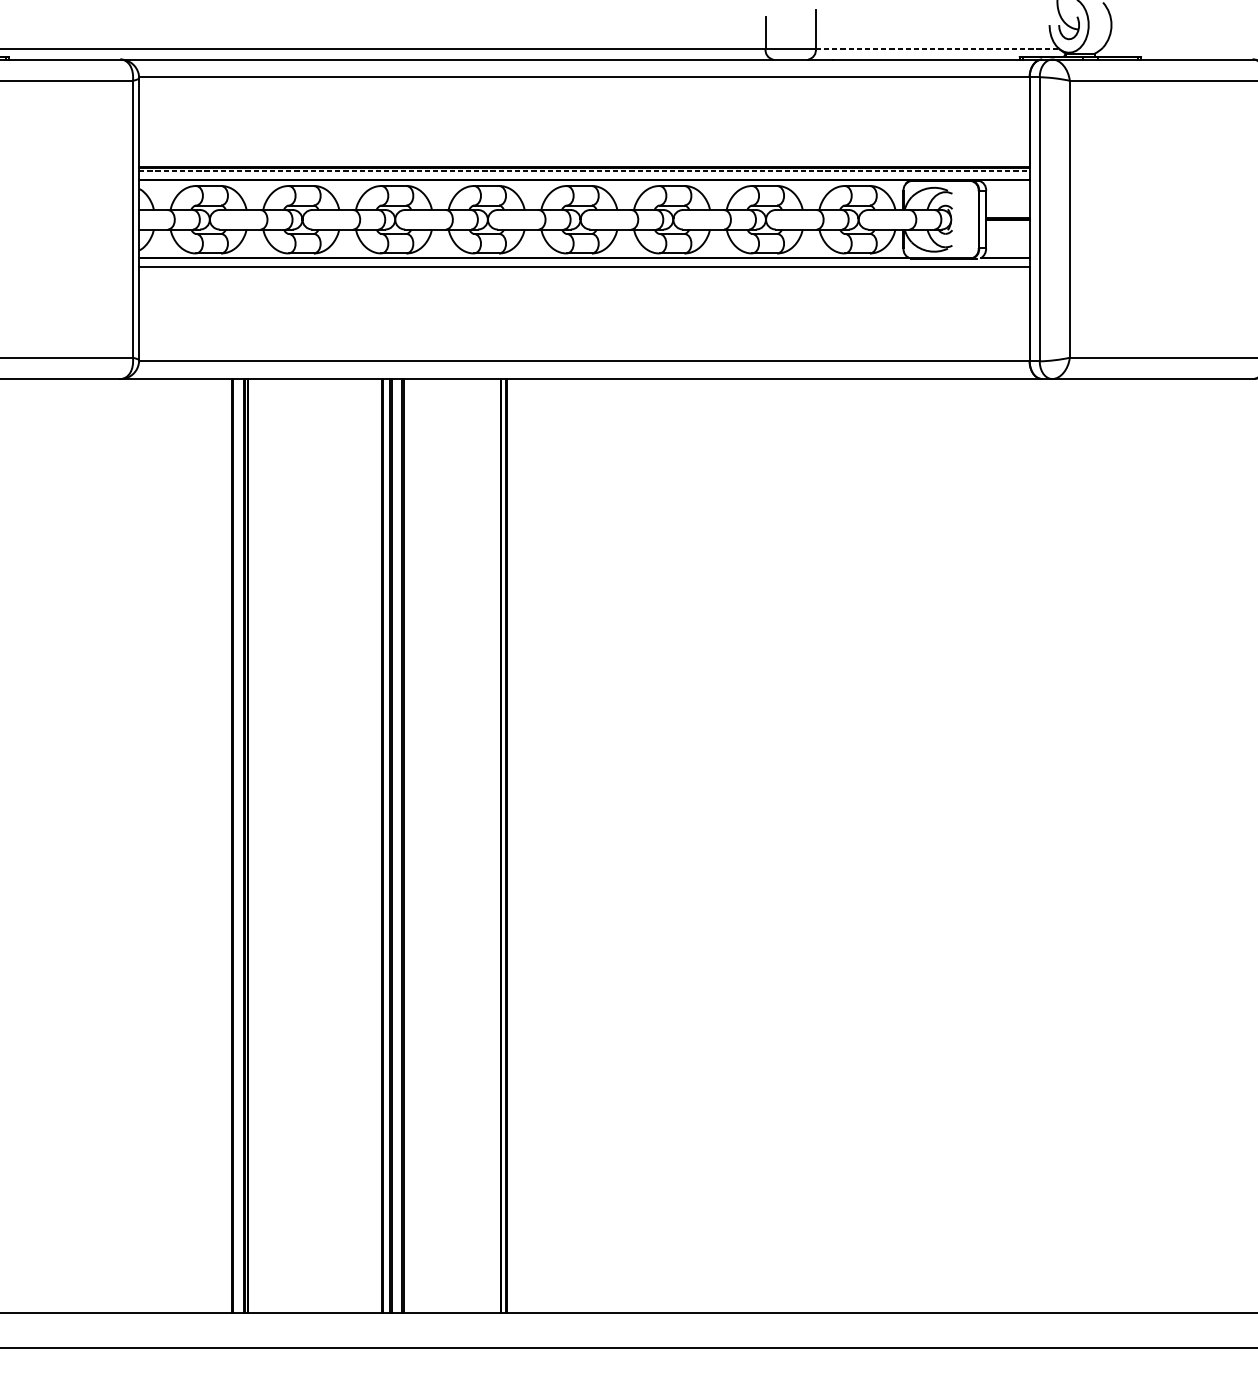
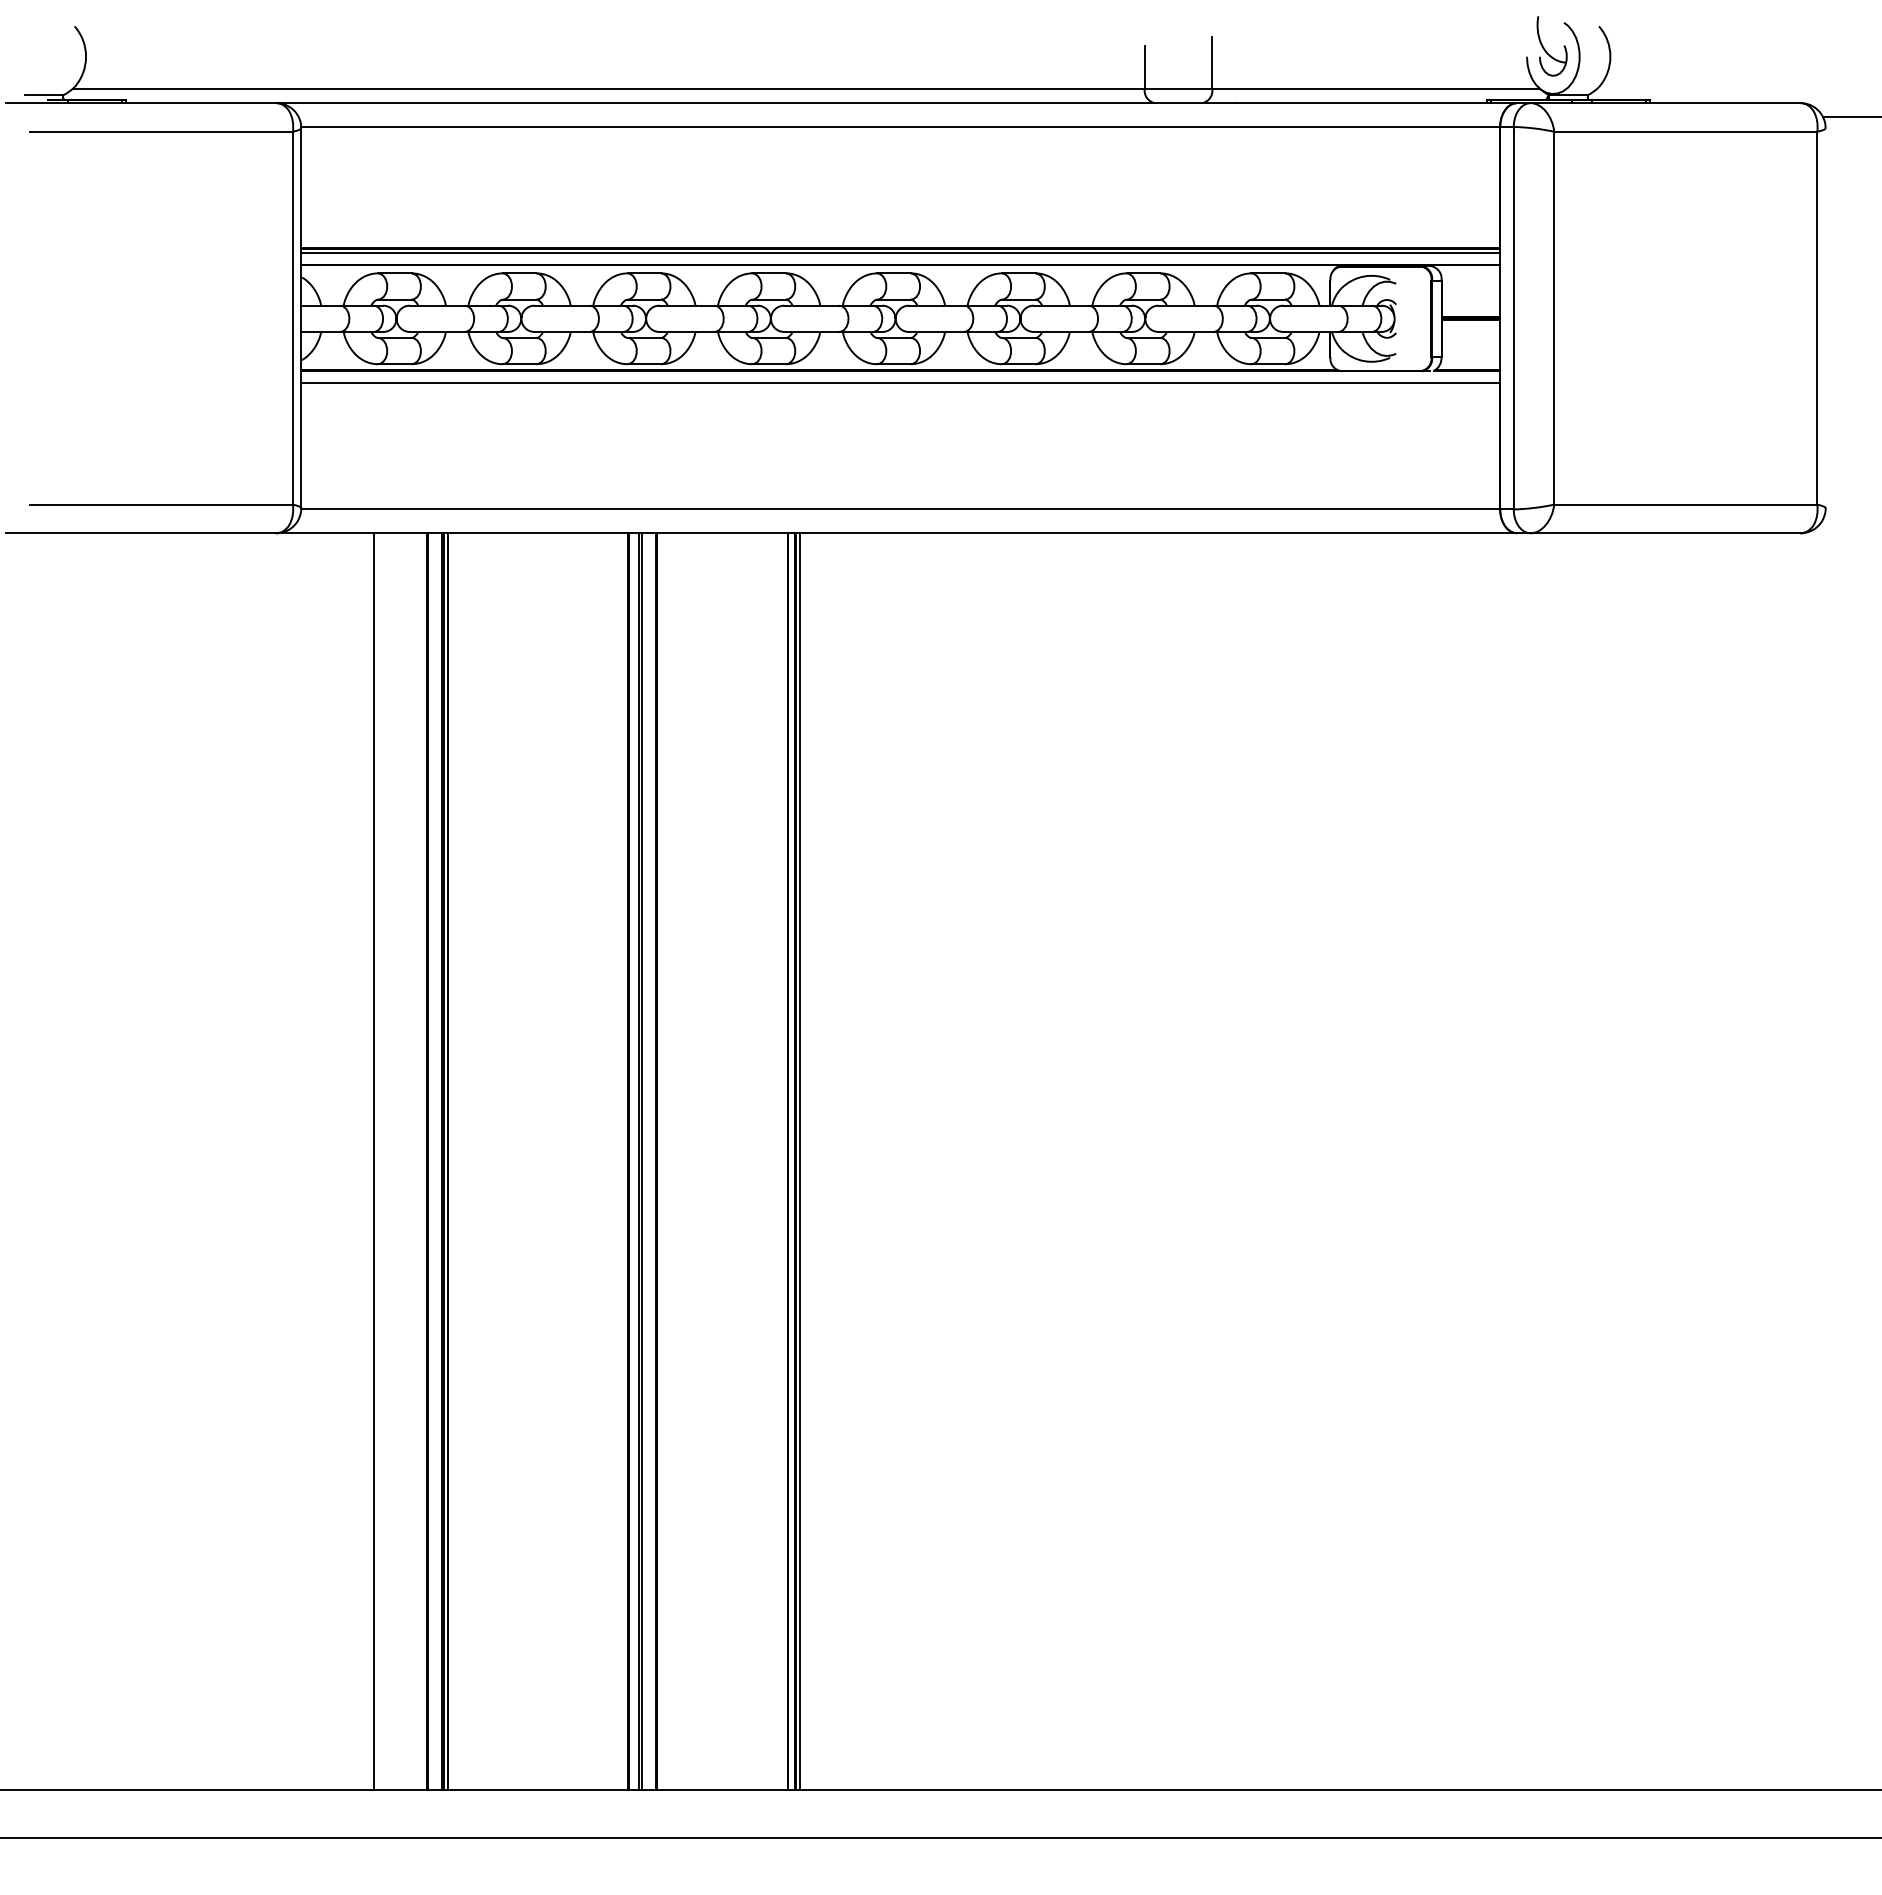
line: (937, 48) -> (1376, 88), dashed -> solid
line: (584, 171) -> (901, 253), dashed -> solid
line: (193, 845) -> (374, 1161), added
line: (509, 845) -> (799, 1161), added

